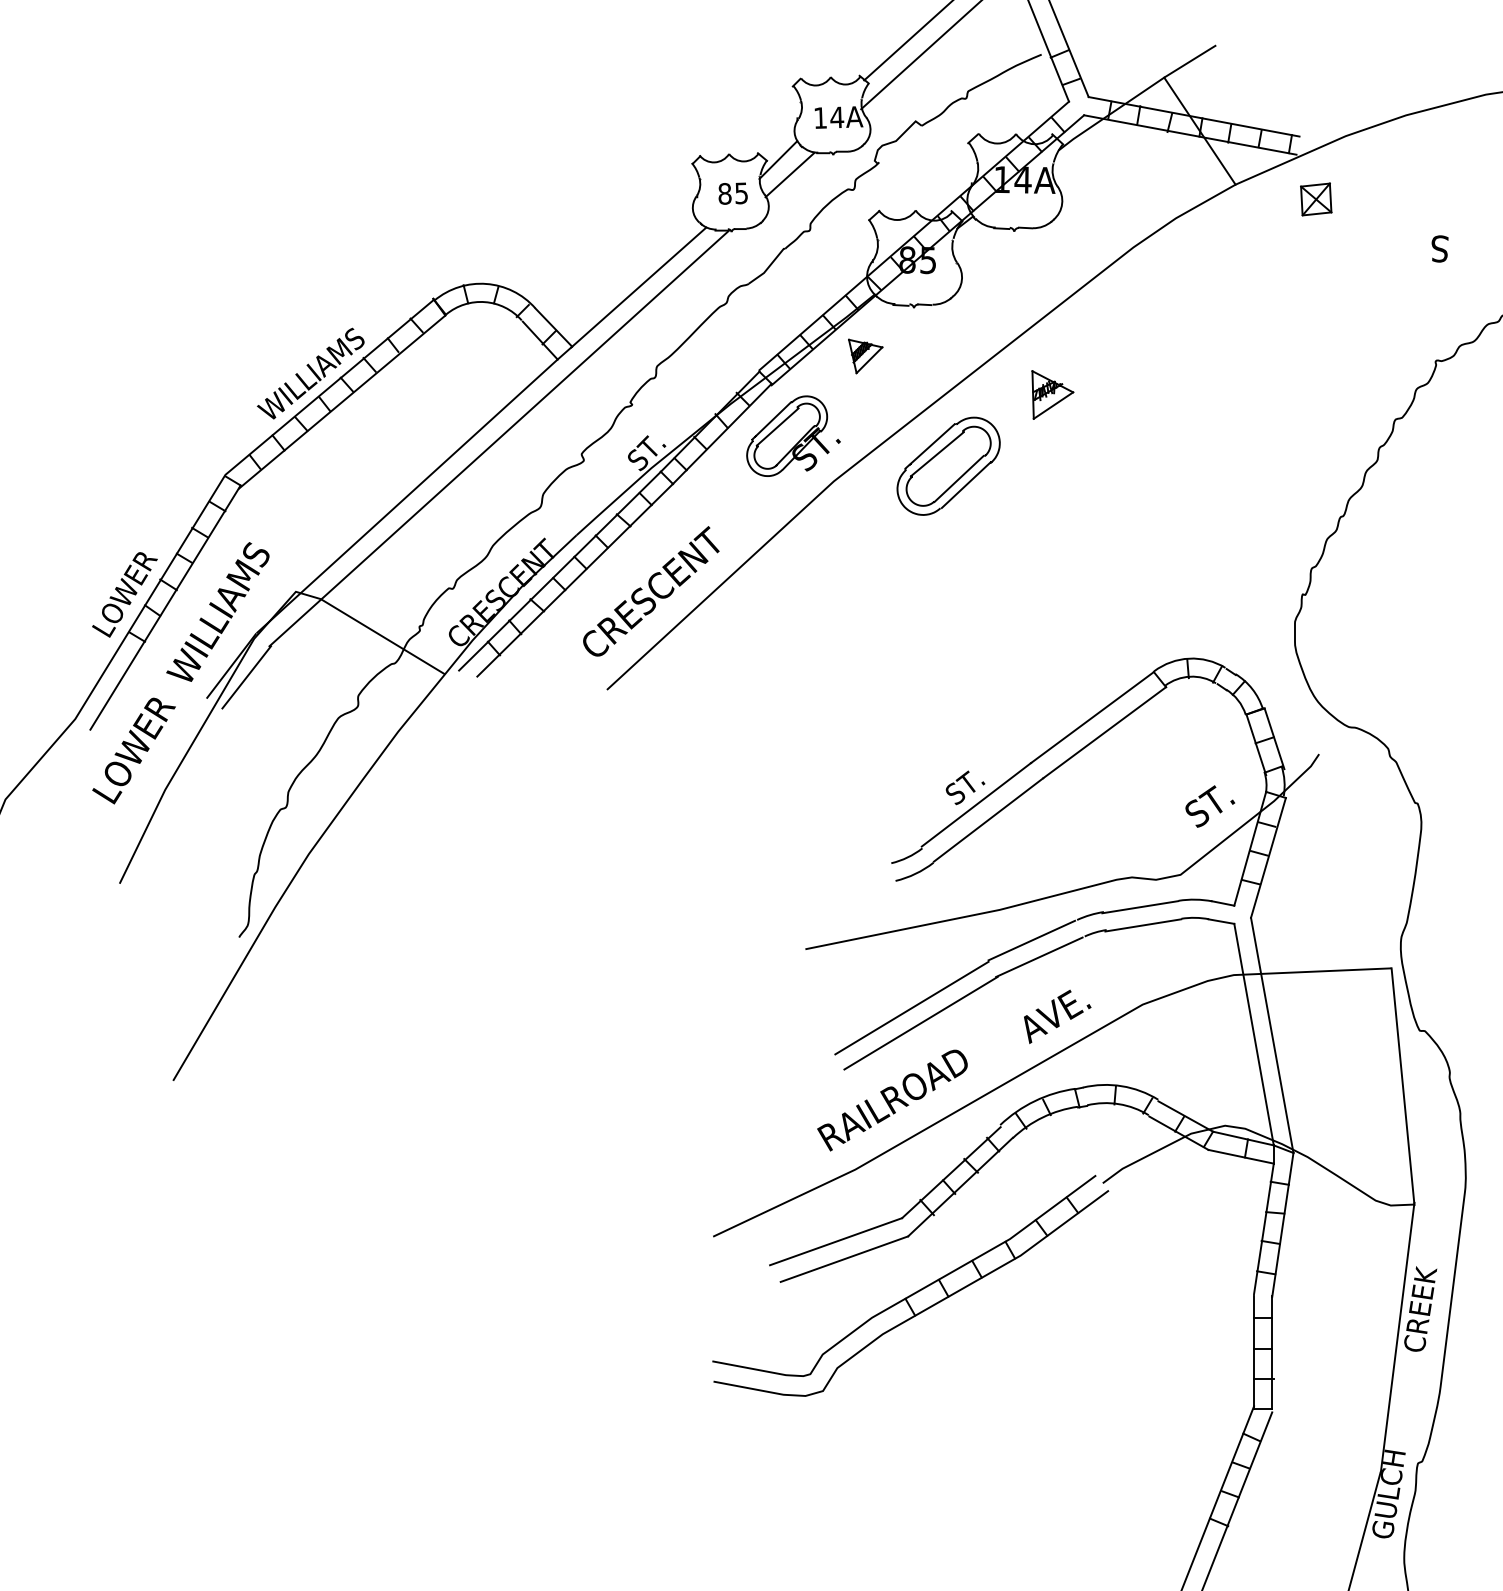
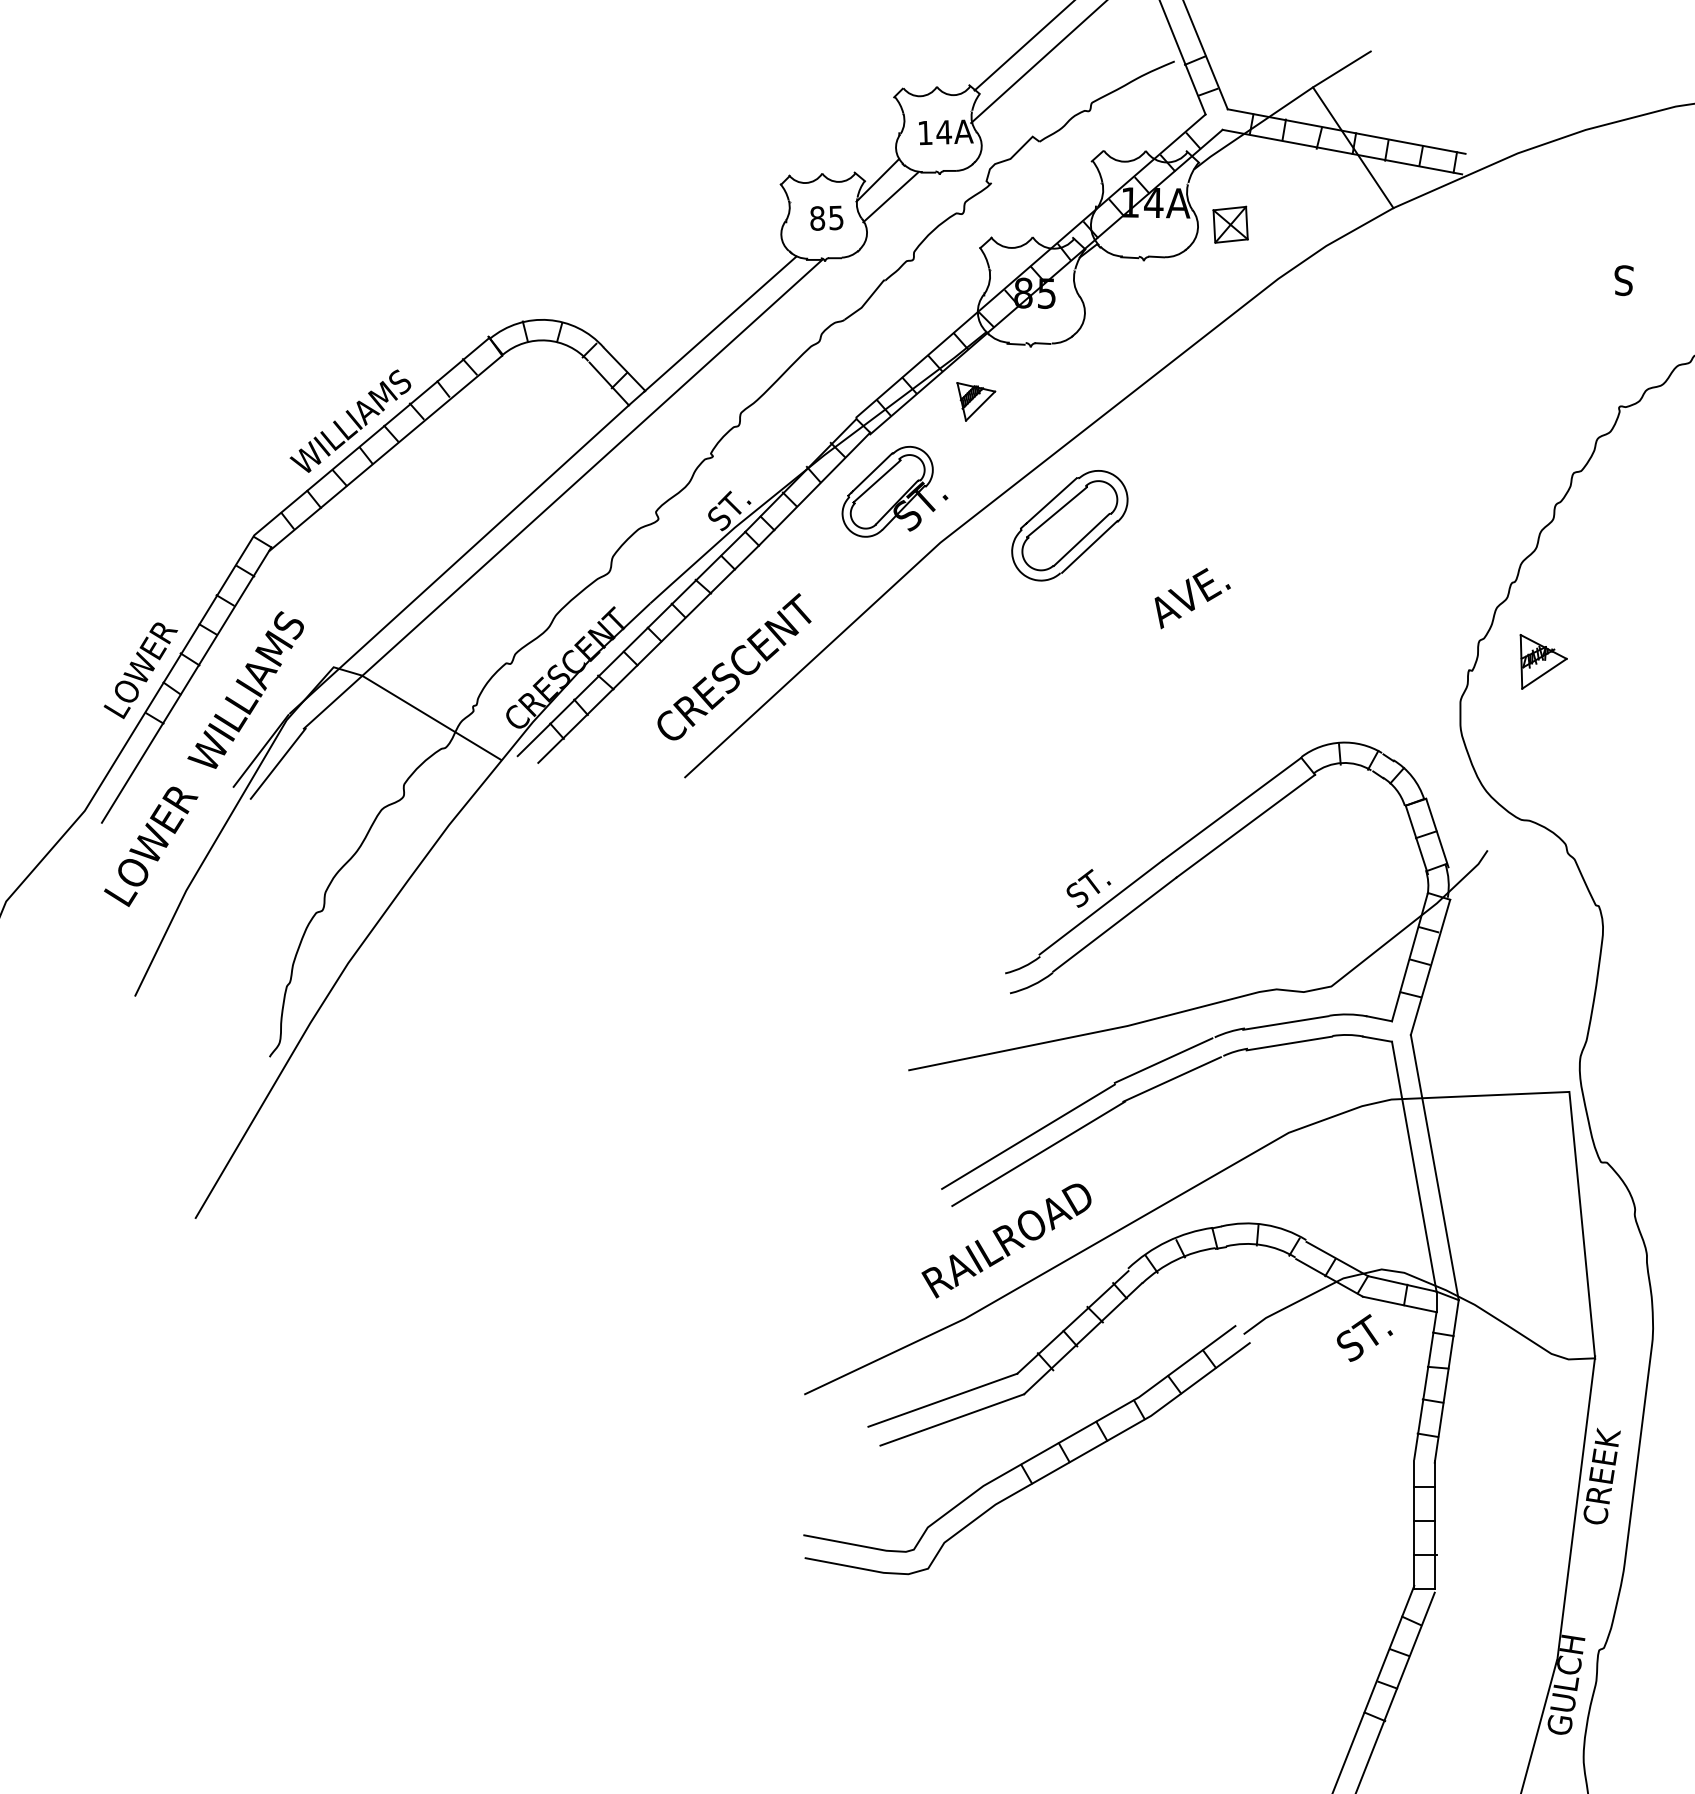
part: (1316, 199) -> (1230, 224), moved
part: (1052, 394) -> (1543, 661), moved
text: (1210, 806) -> (1365, 1337), moved
text: (1057, 1016) -> (1192, 598), moved

